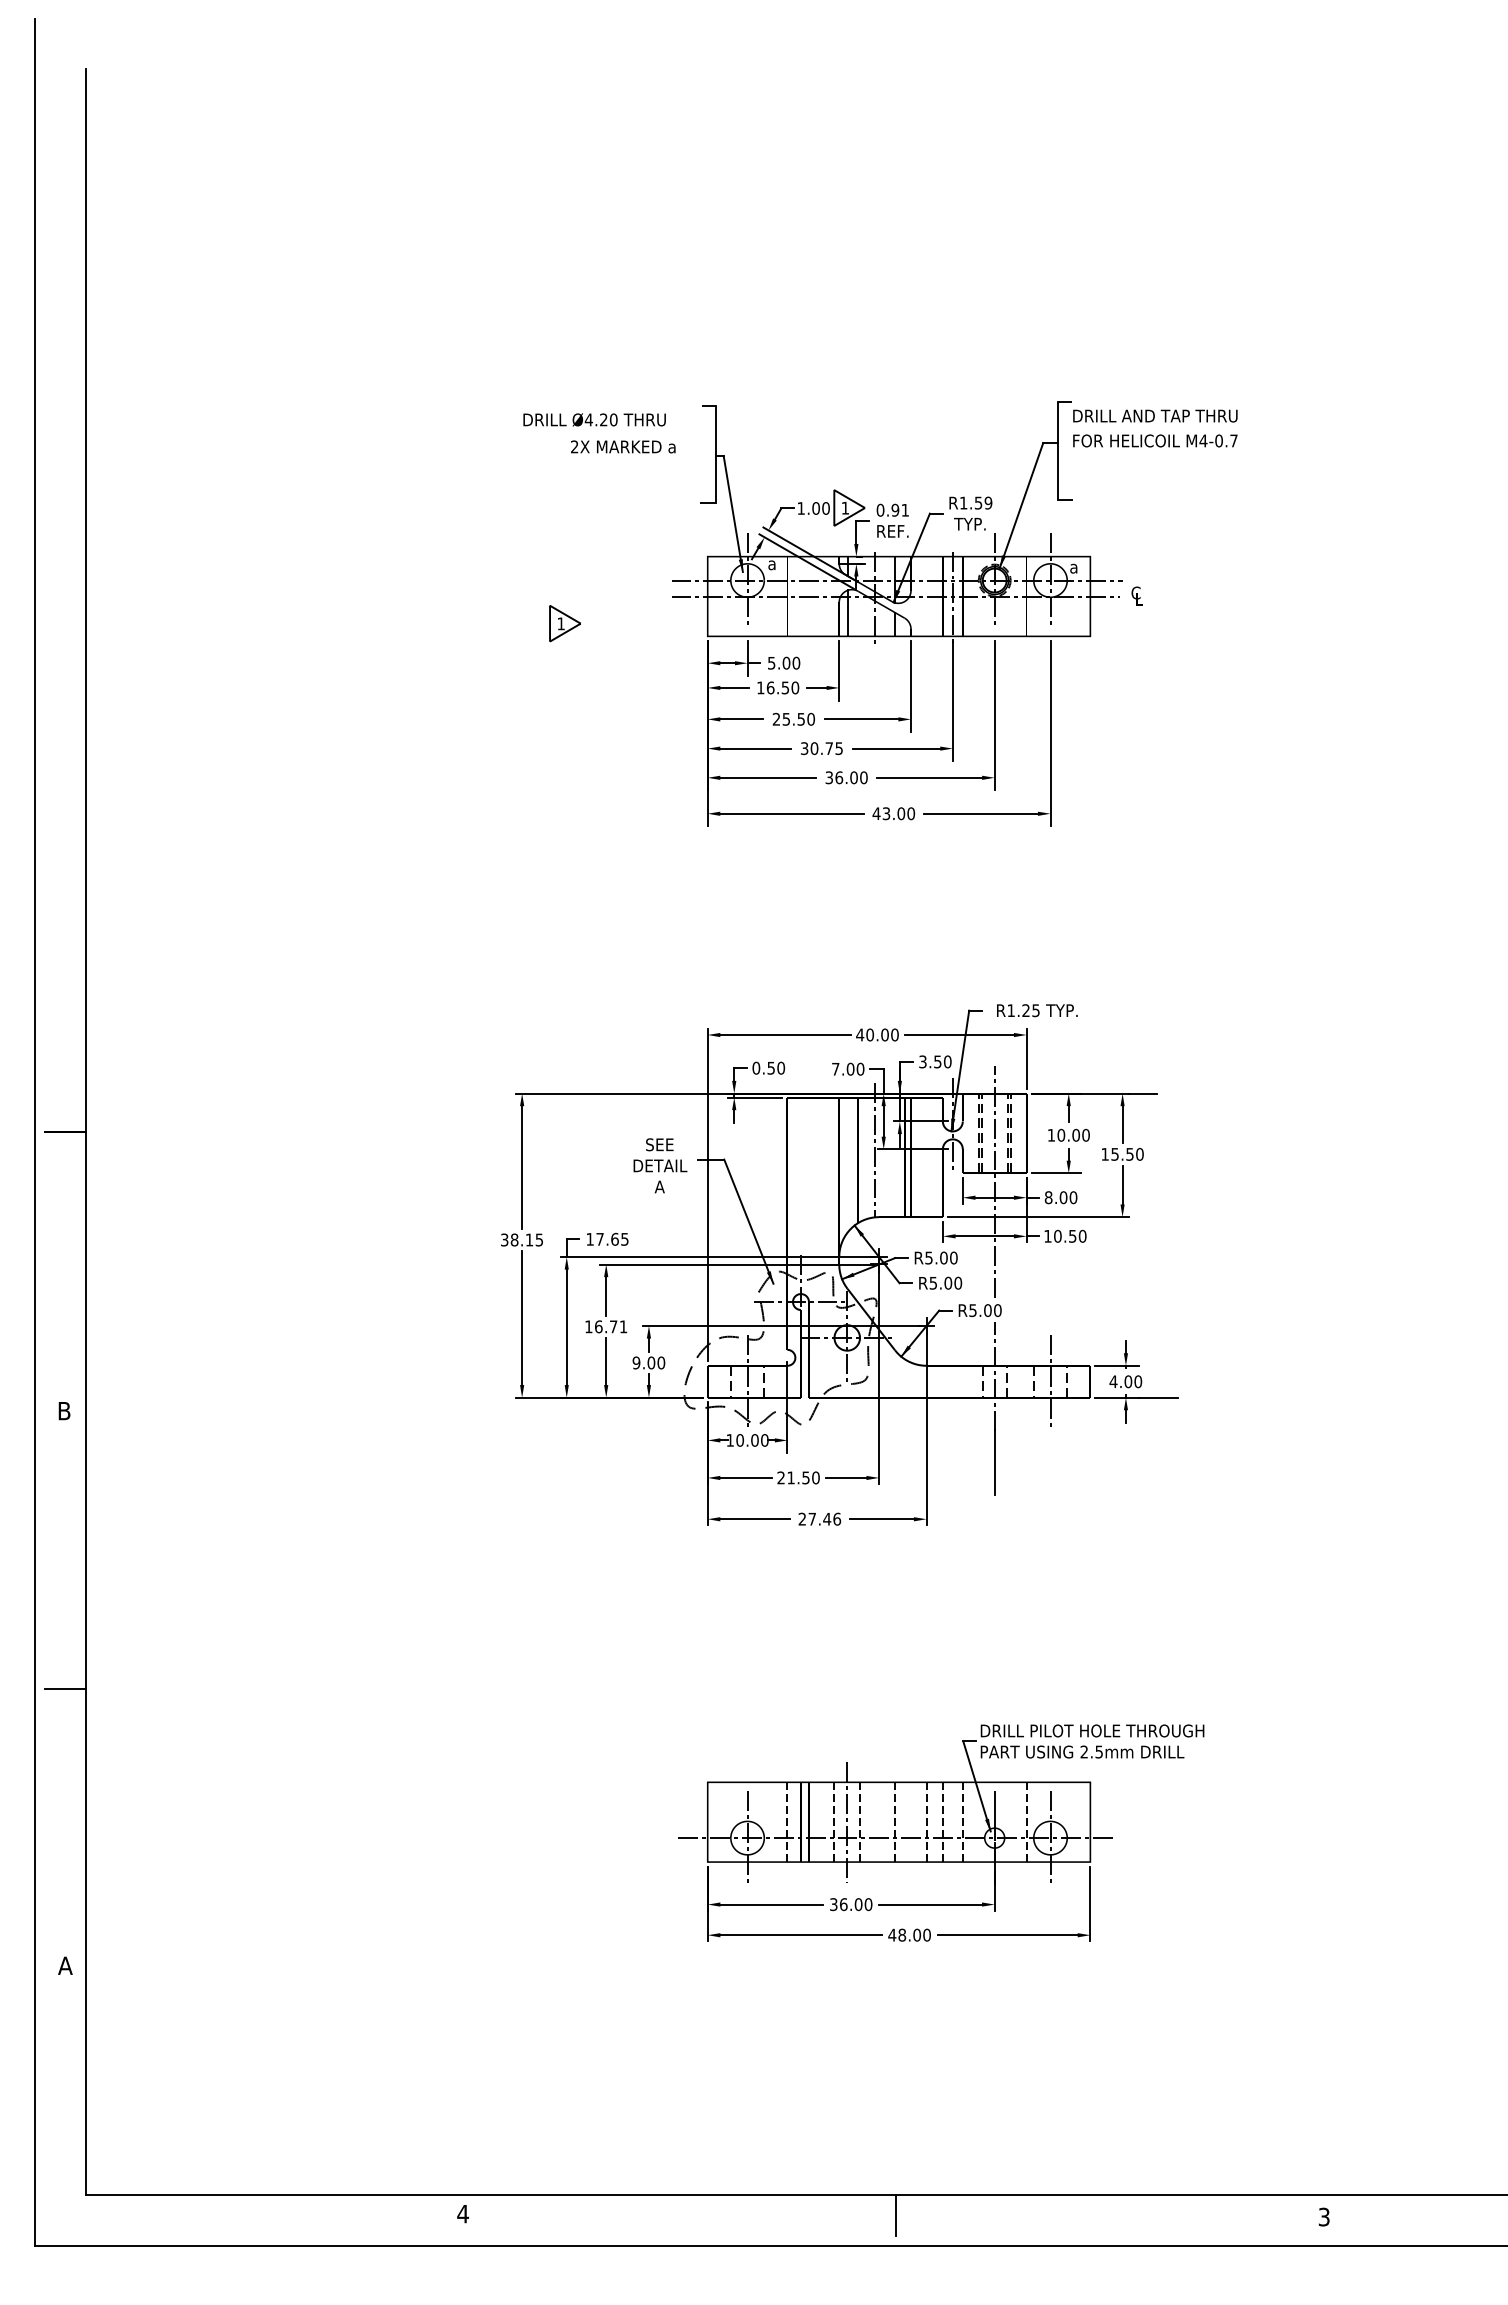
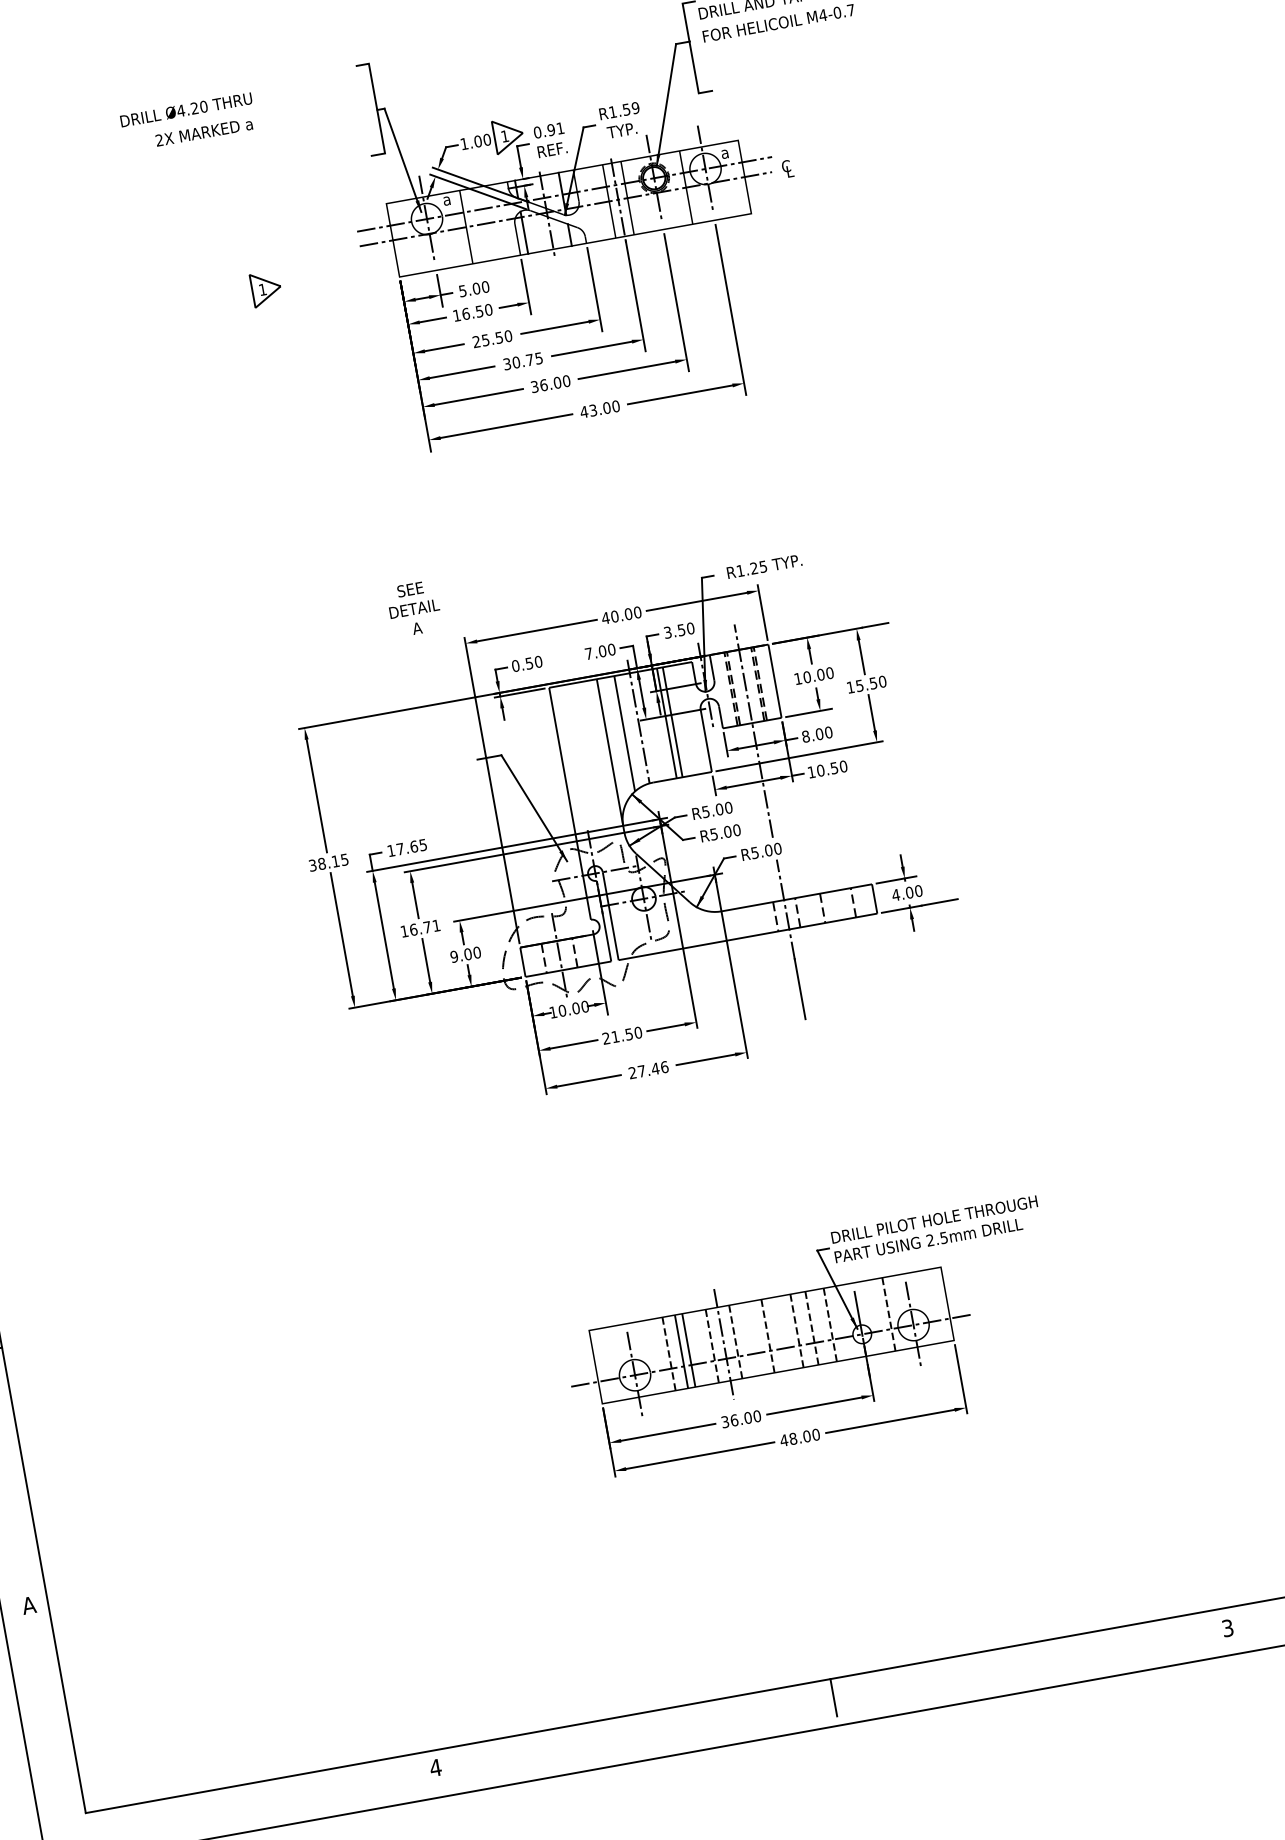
text: (594, 419) -> (186, 109), moved
text: (623, 446) -> (204, 131), moved
text: (660, 1165) -> (414, 608), moved
line: (1050, 1382) -> (838, 906), removed

